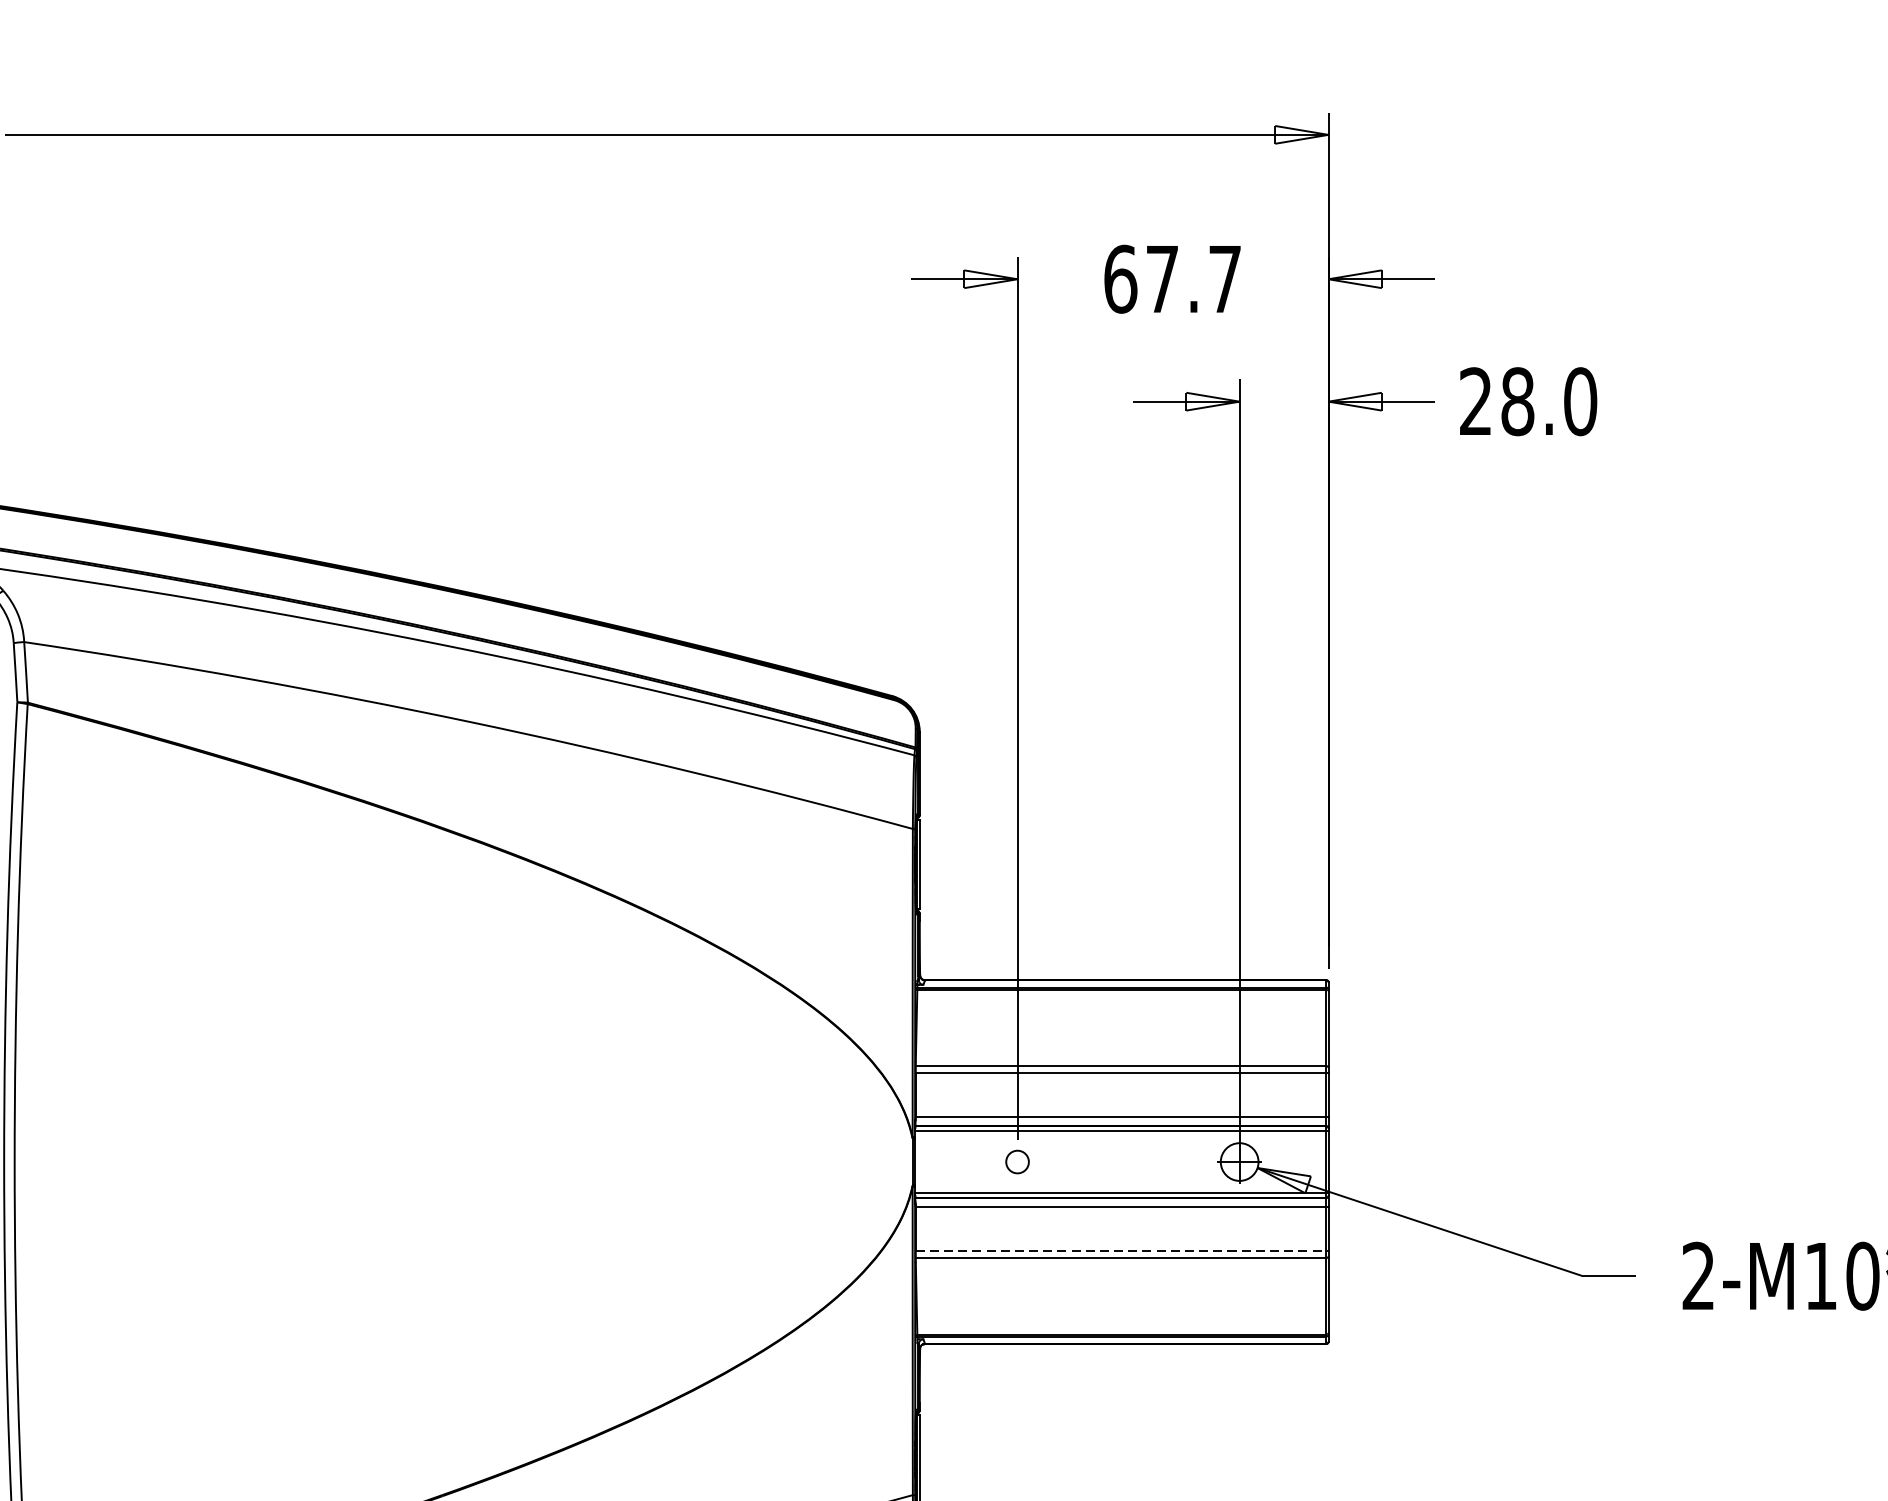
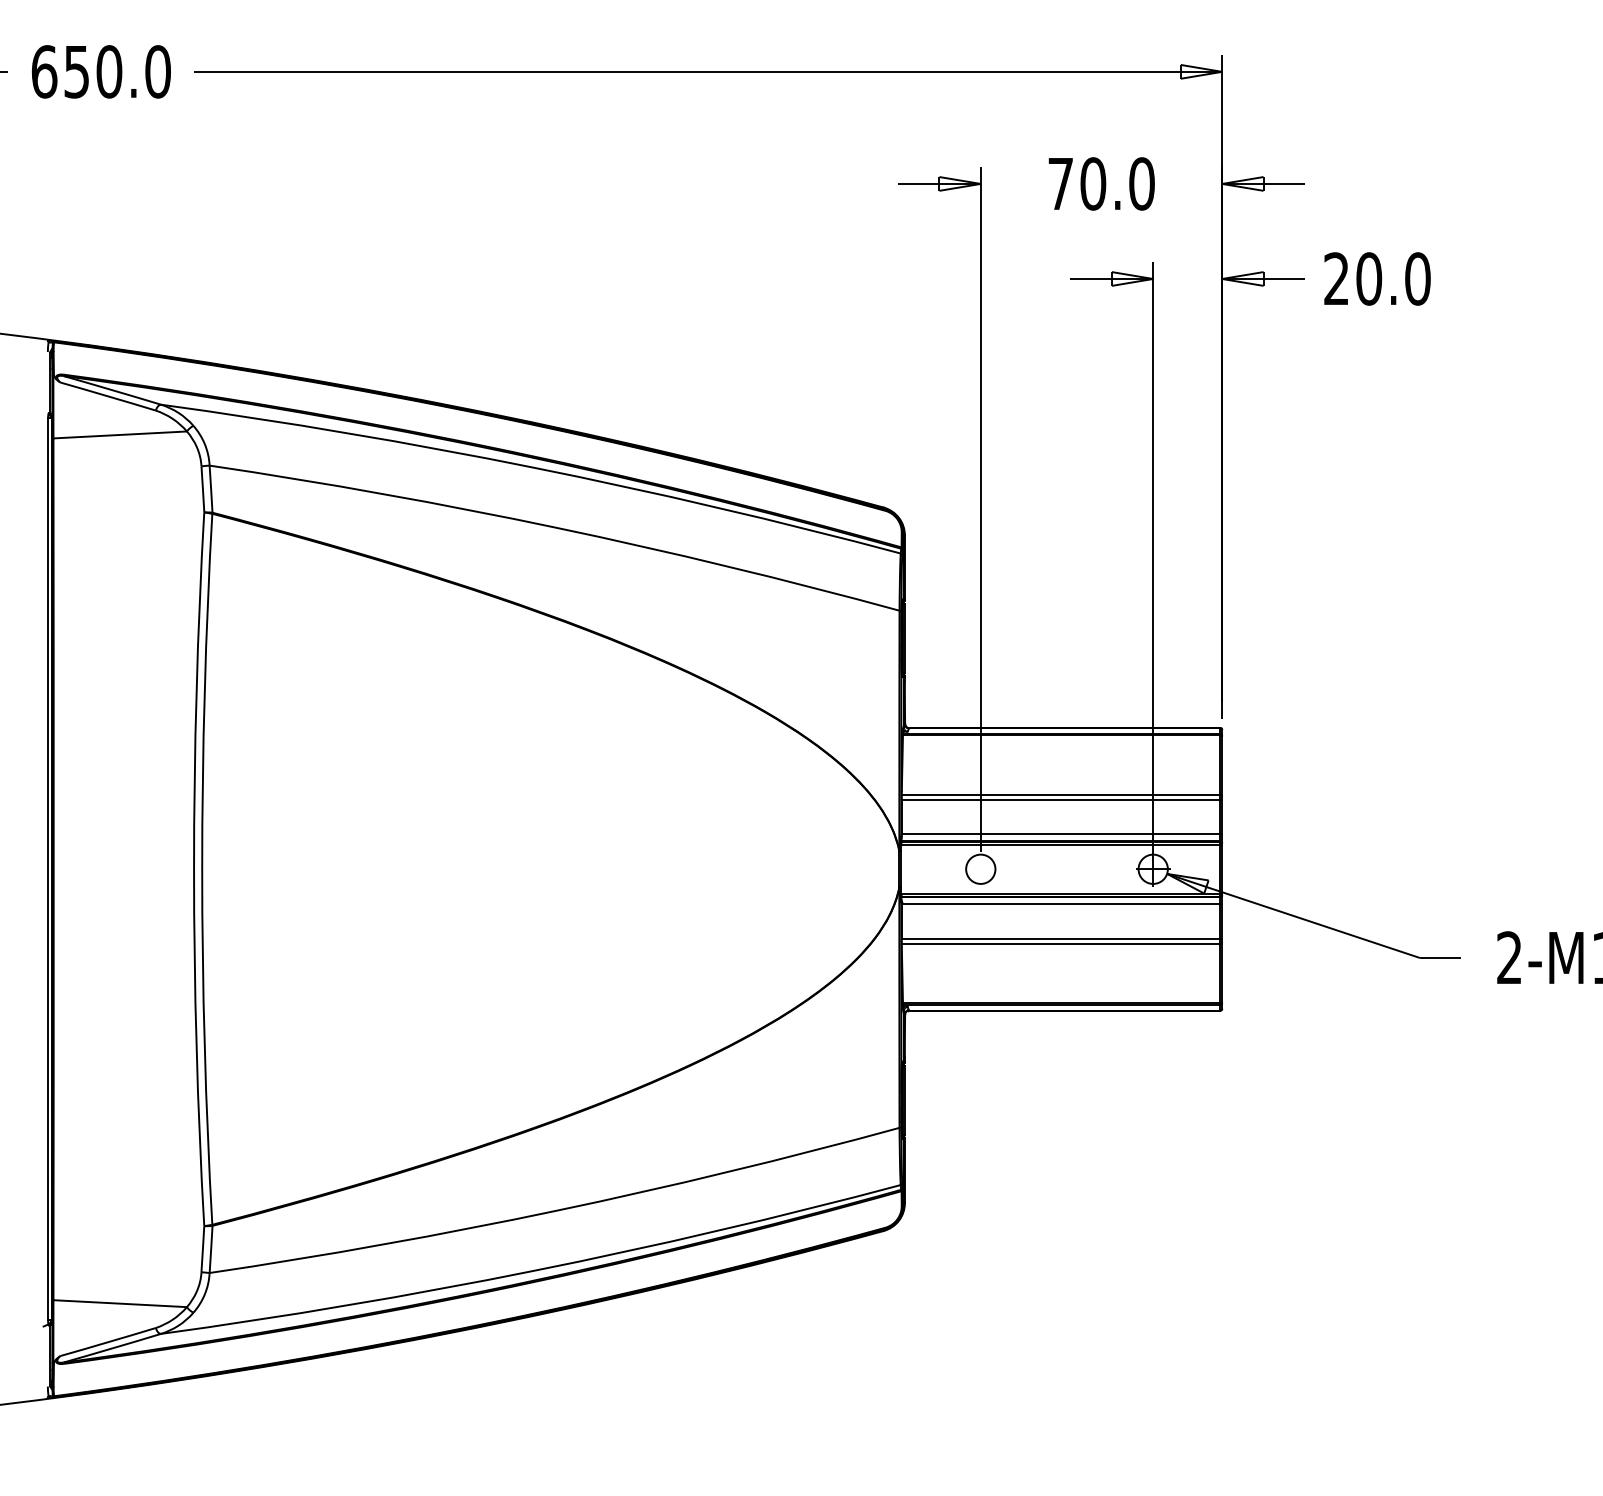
text: (1173, 278) -> (1101, 183), 67.7 -> 70.0
text: (1518, 401) -> (1369, 278), 28.0 -> 20.0
circle: (1017, 1161) -> (980, 868), size x1.67
line: (1122, 1251) -> (1062, 938), dashed -> solid

